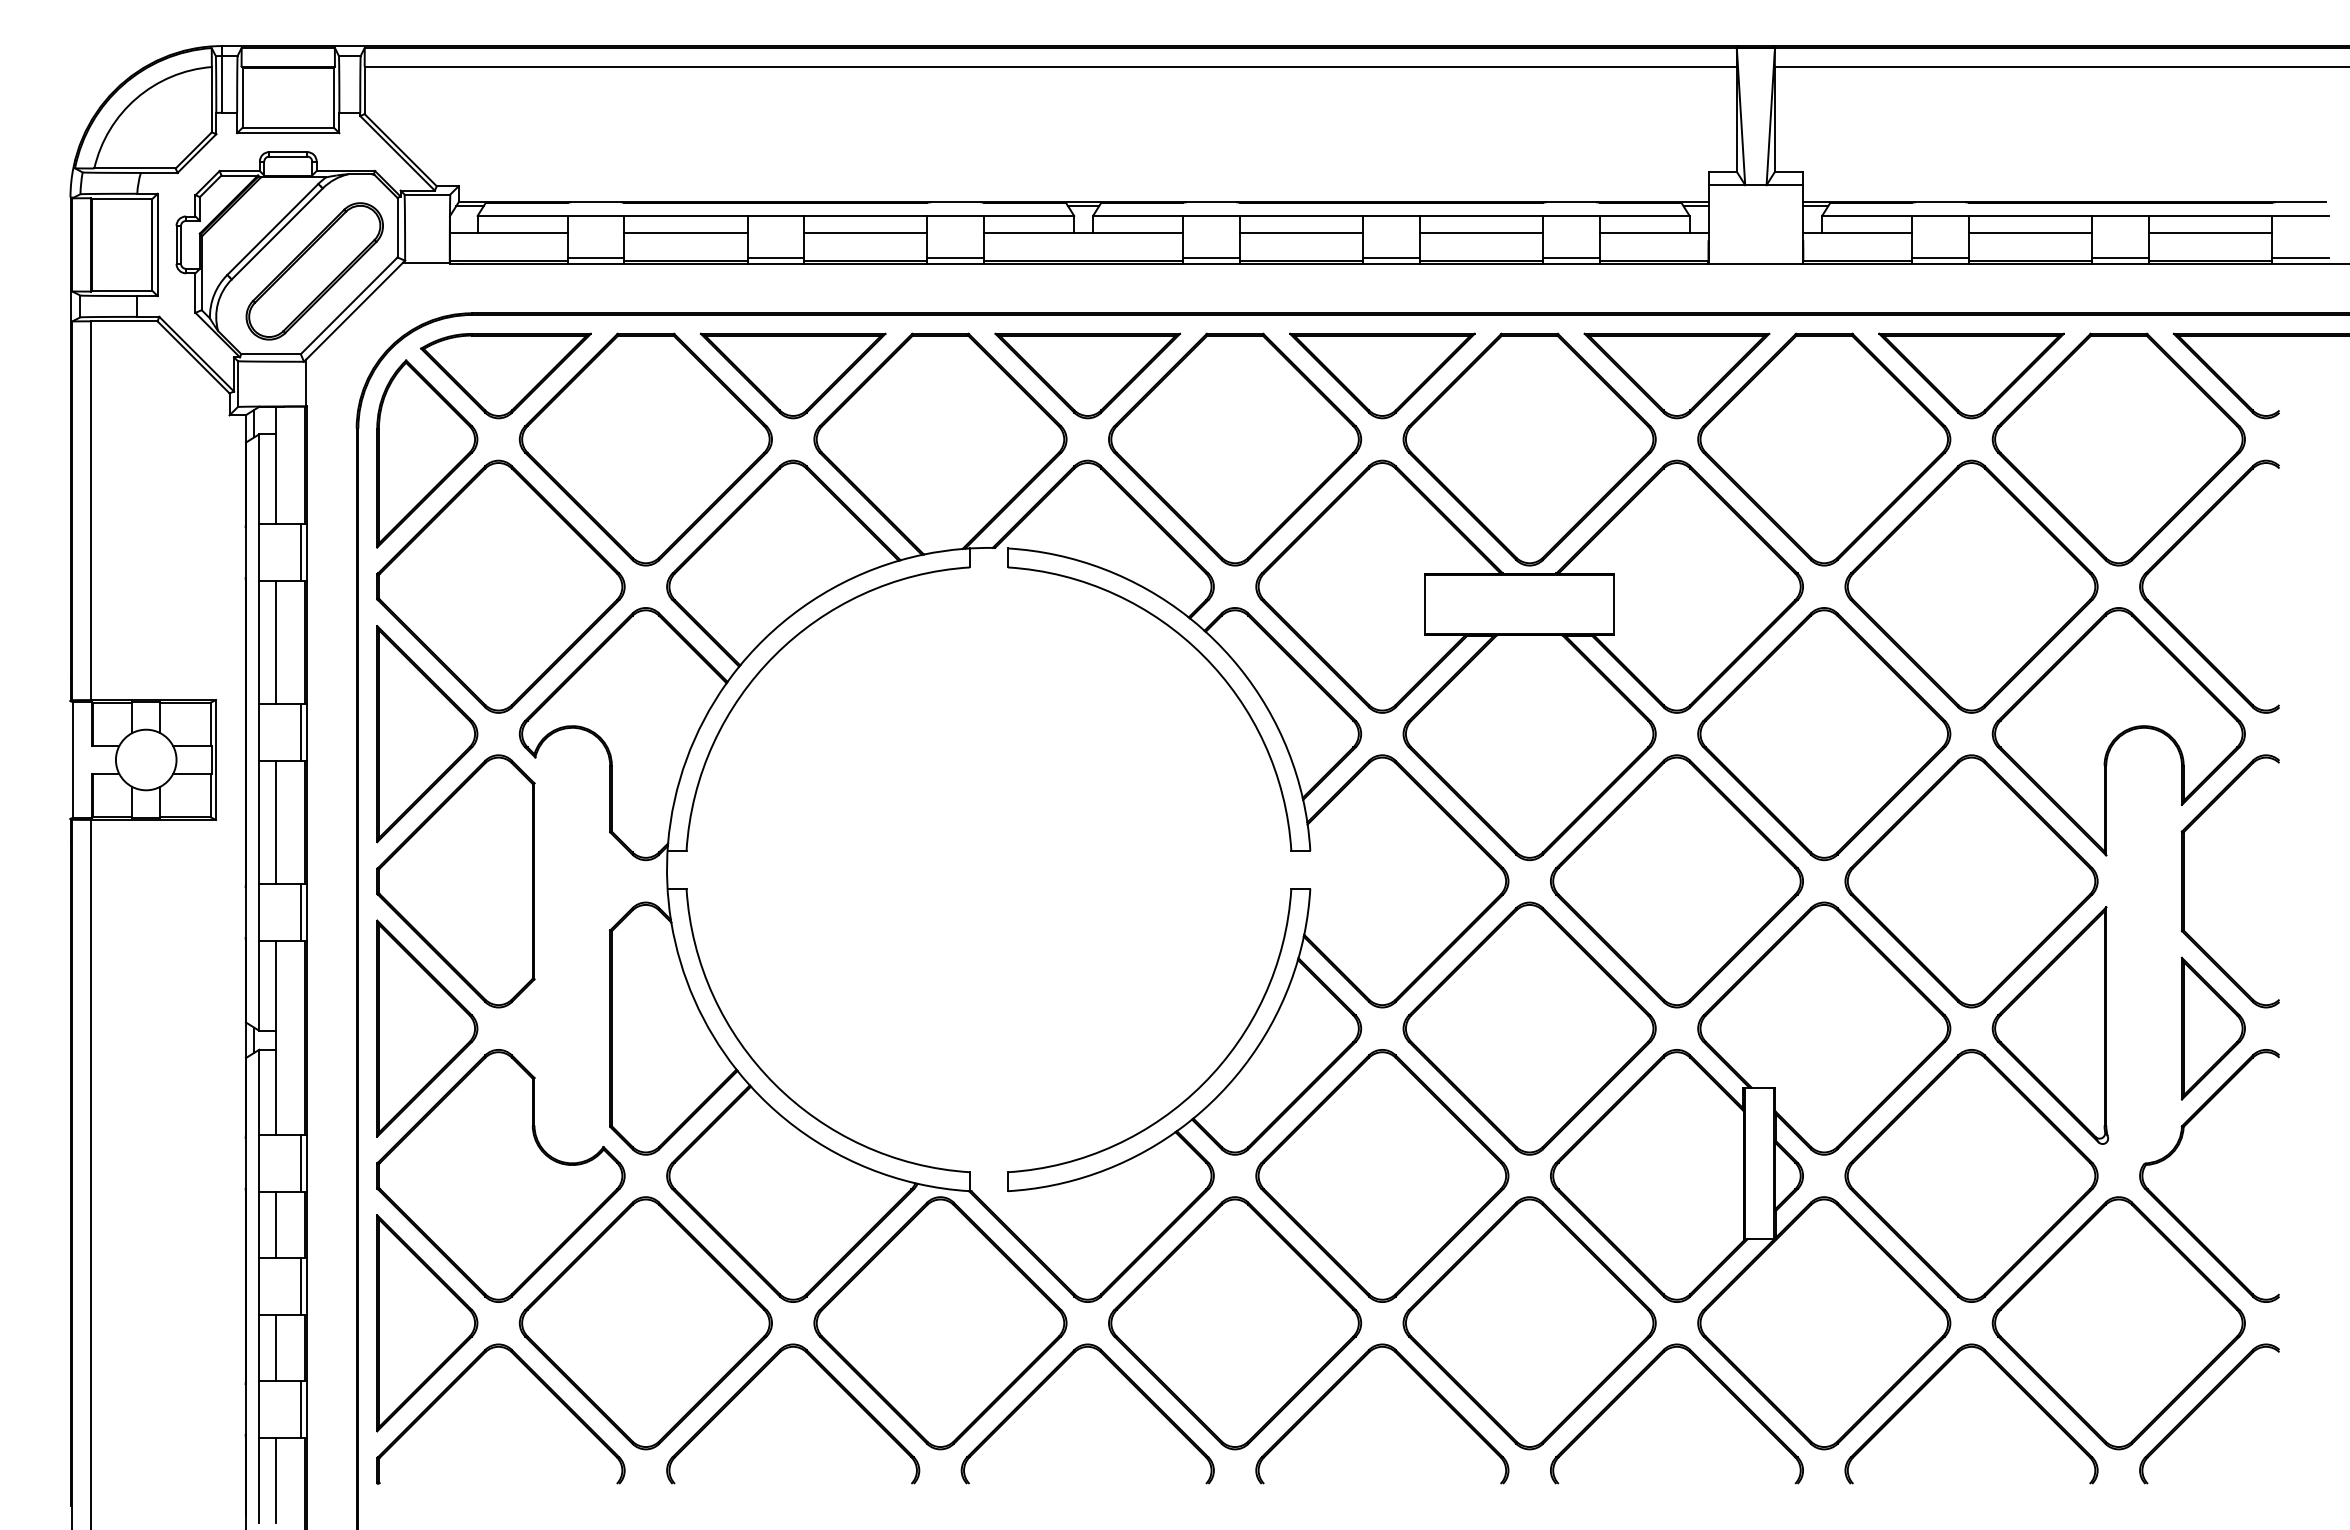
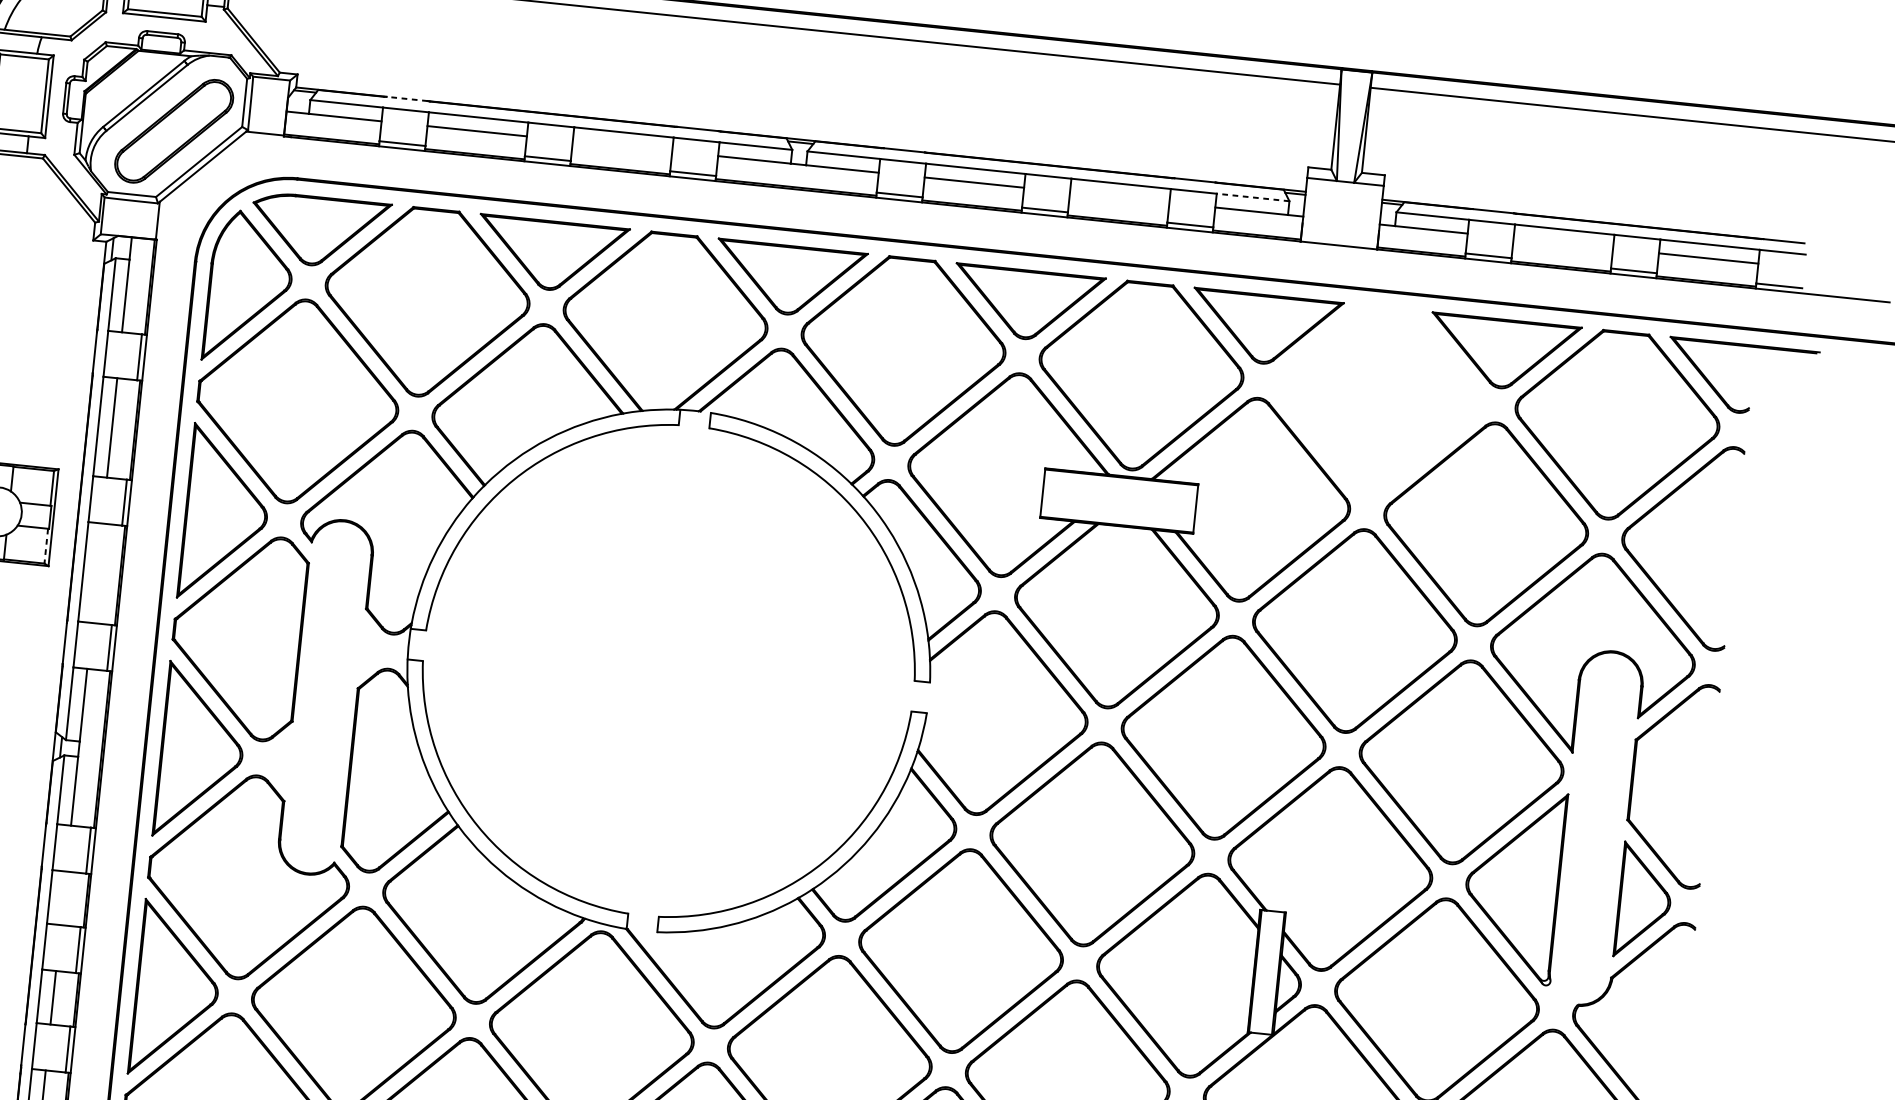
line: (596, 202) -> (407, 99), solid -> dashed
line: (1644, 215) -> (1253, 197), solid -> dashed
line: (865, 232) -> (622, 145), removed
line: (1480, 232) -> (1119, 197), removed
line: (2030, 232) -> (1563, 243), removed
part: (1824, 449) -> (1378, 401), removed
line: (210, 795) -> (46, 545), solid -> dashed
line: (276, 822) -> (97, 573), removed
line: (276, 1224) -> (63, 898), removed

